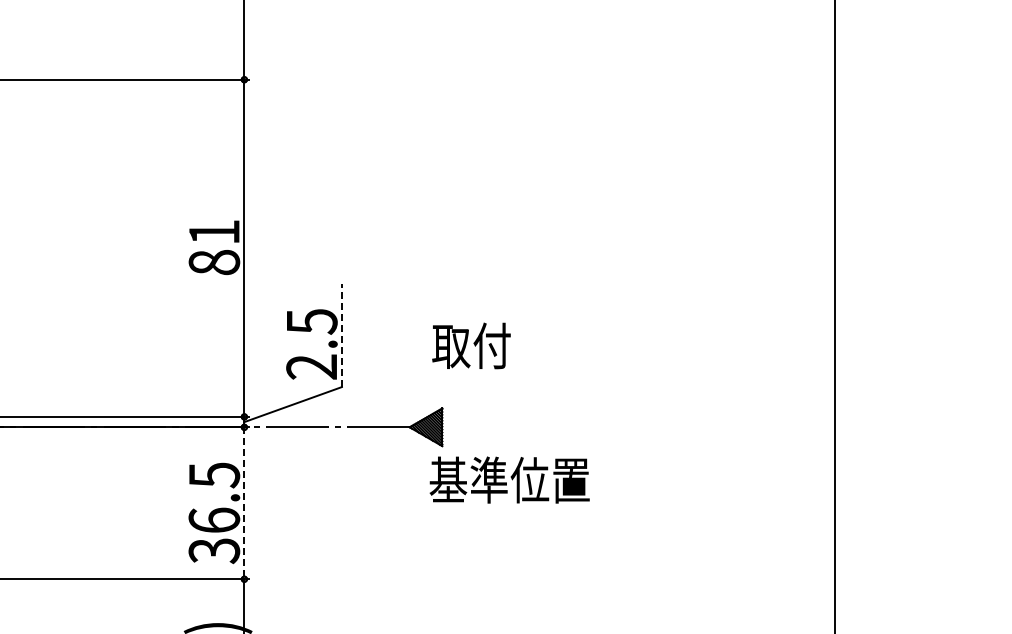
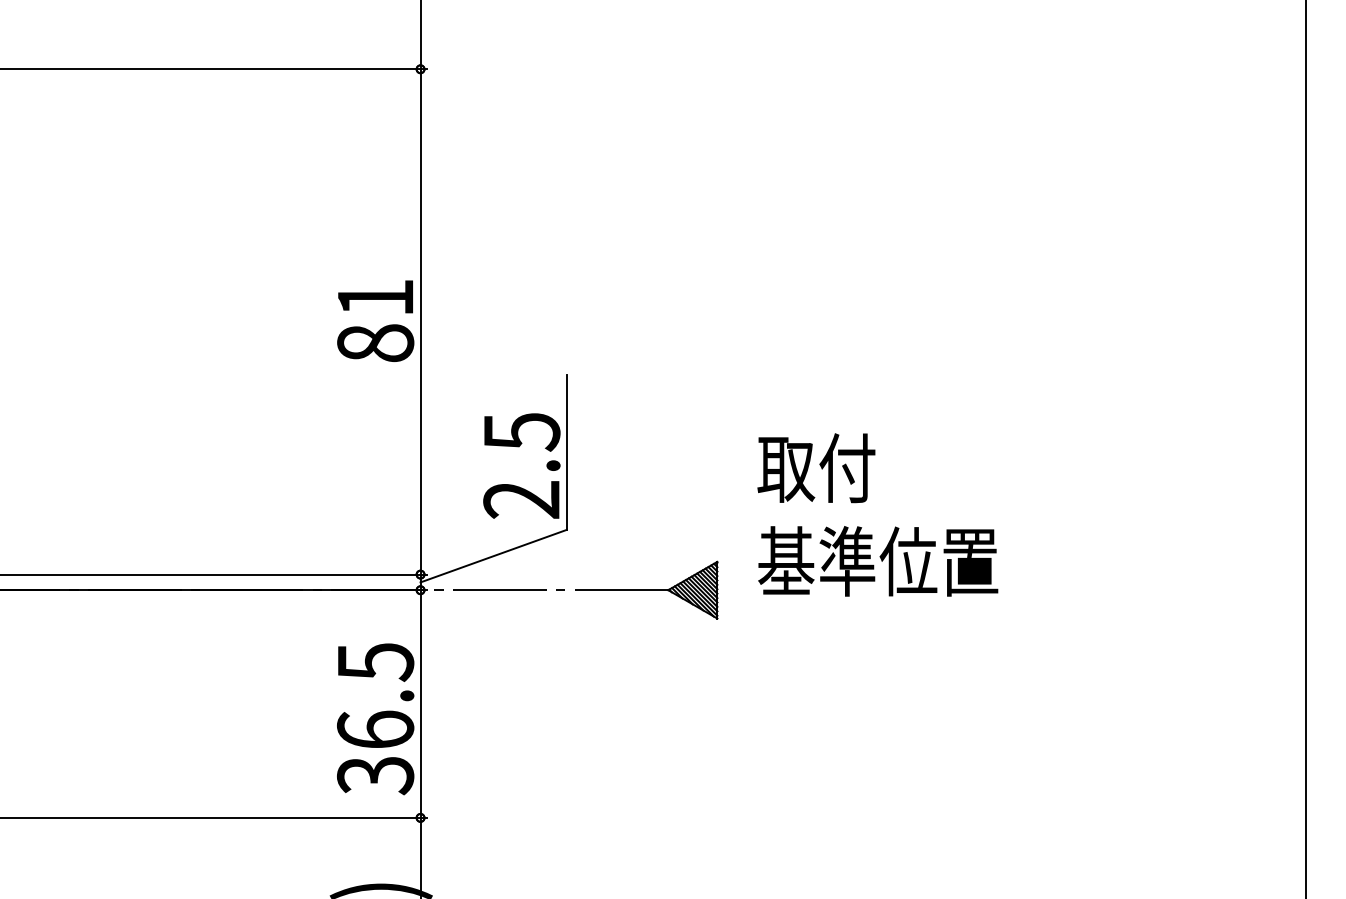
line: (341, 335) -> (566, 452), dashed -> solid
text: (471, 345) -> (816, 467), moved
text: (509, 479) -> (877, 560), moved
line: (244, 503) -> (420, 704), dashed -> solid

